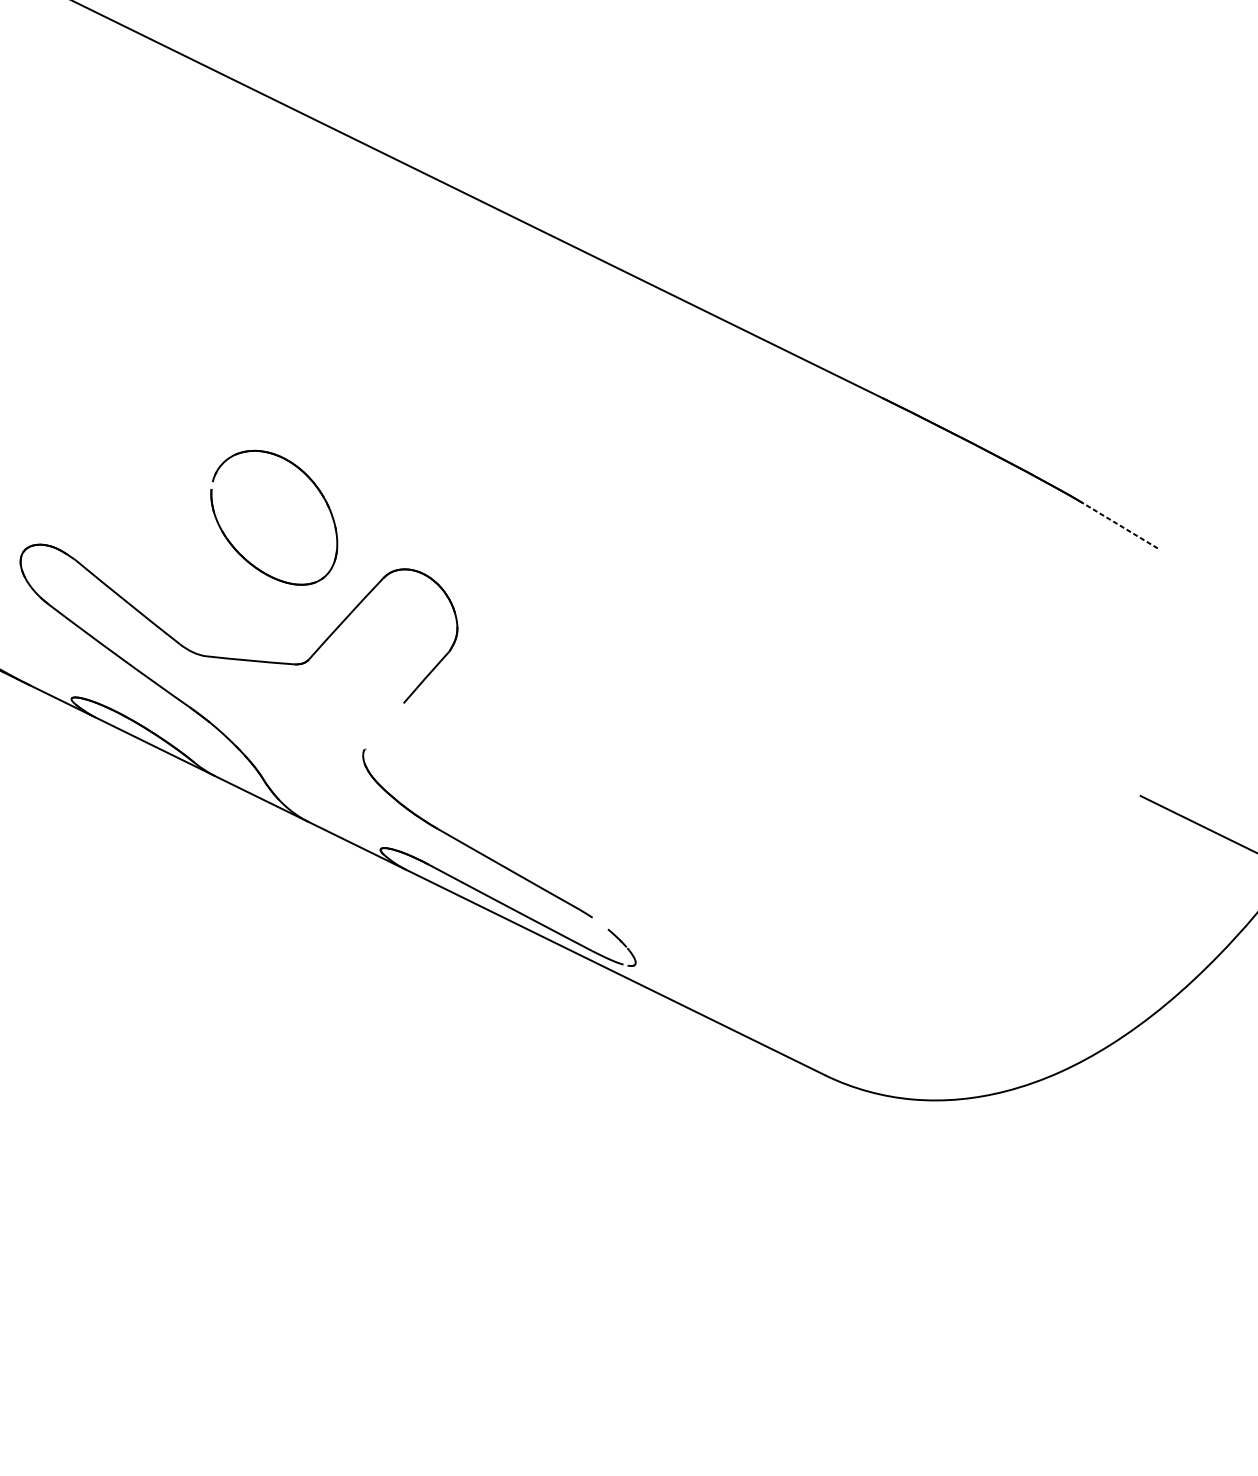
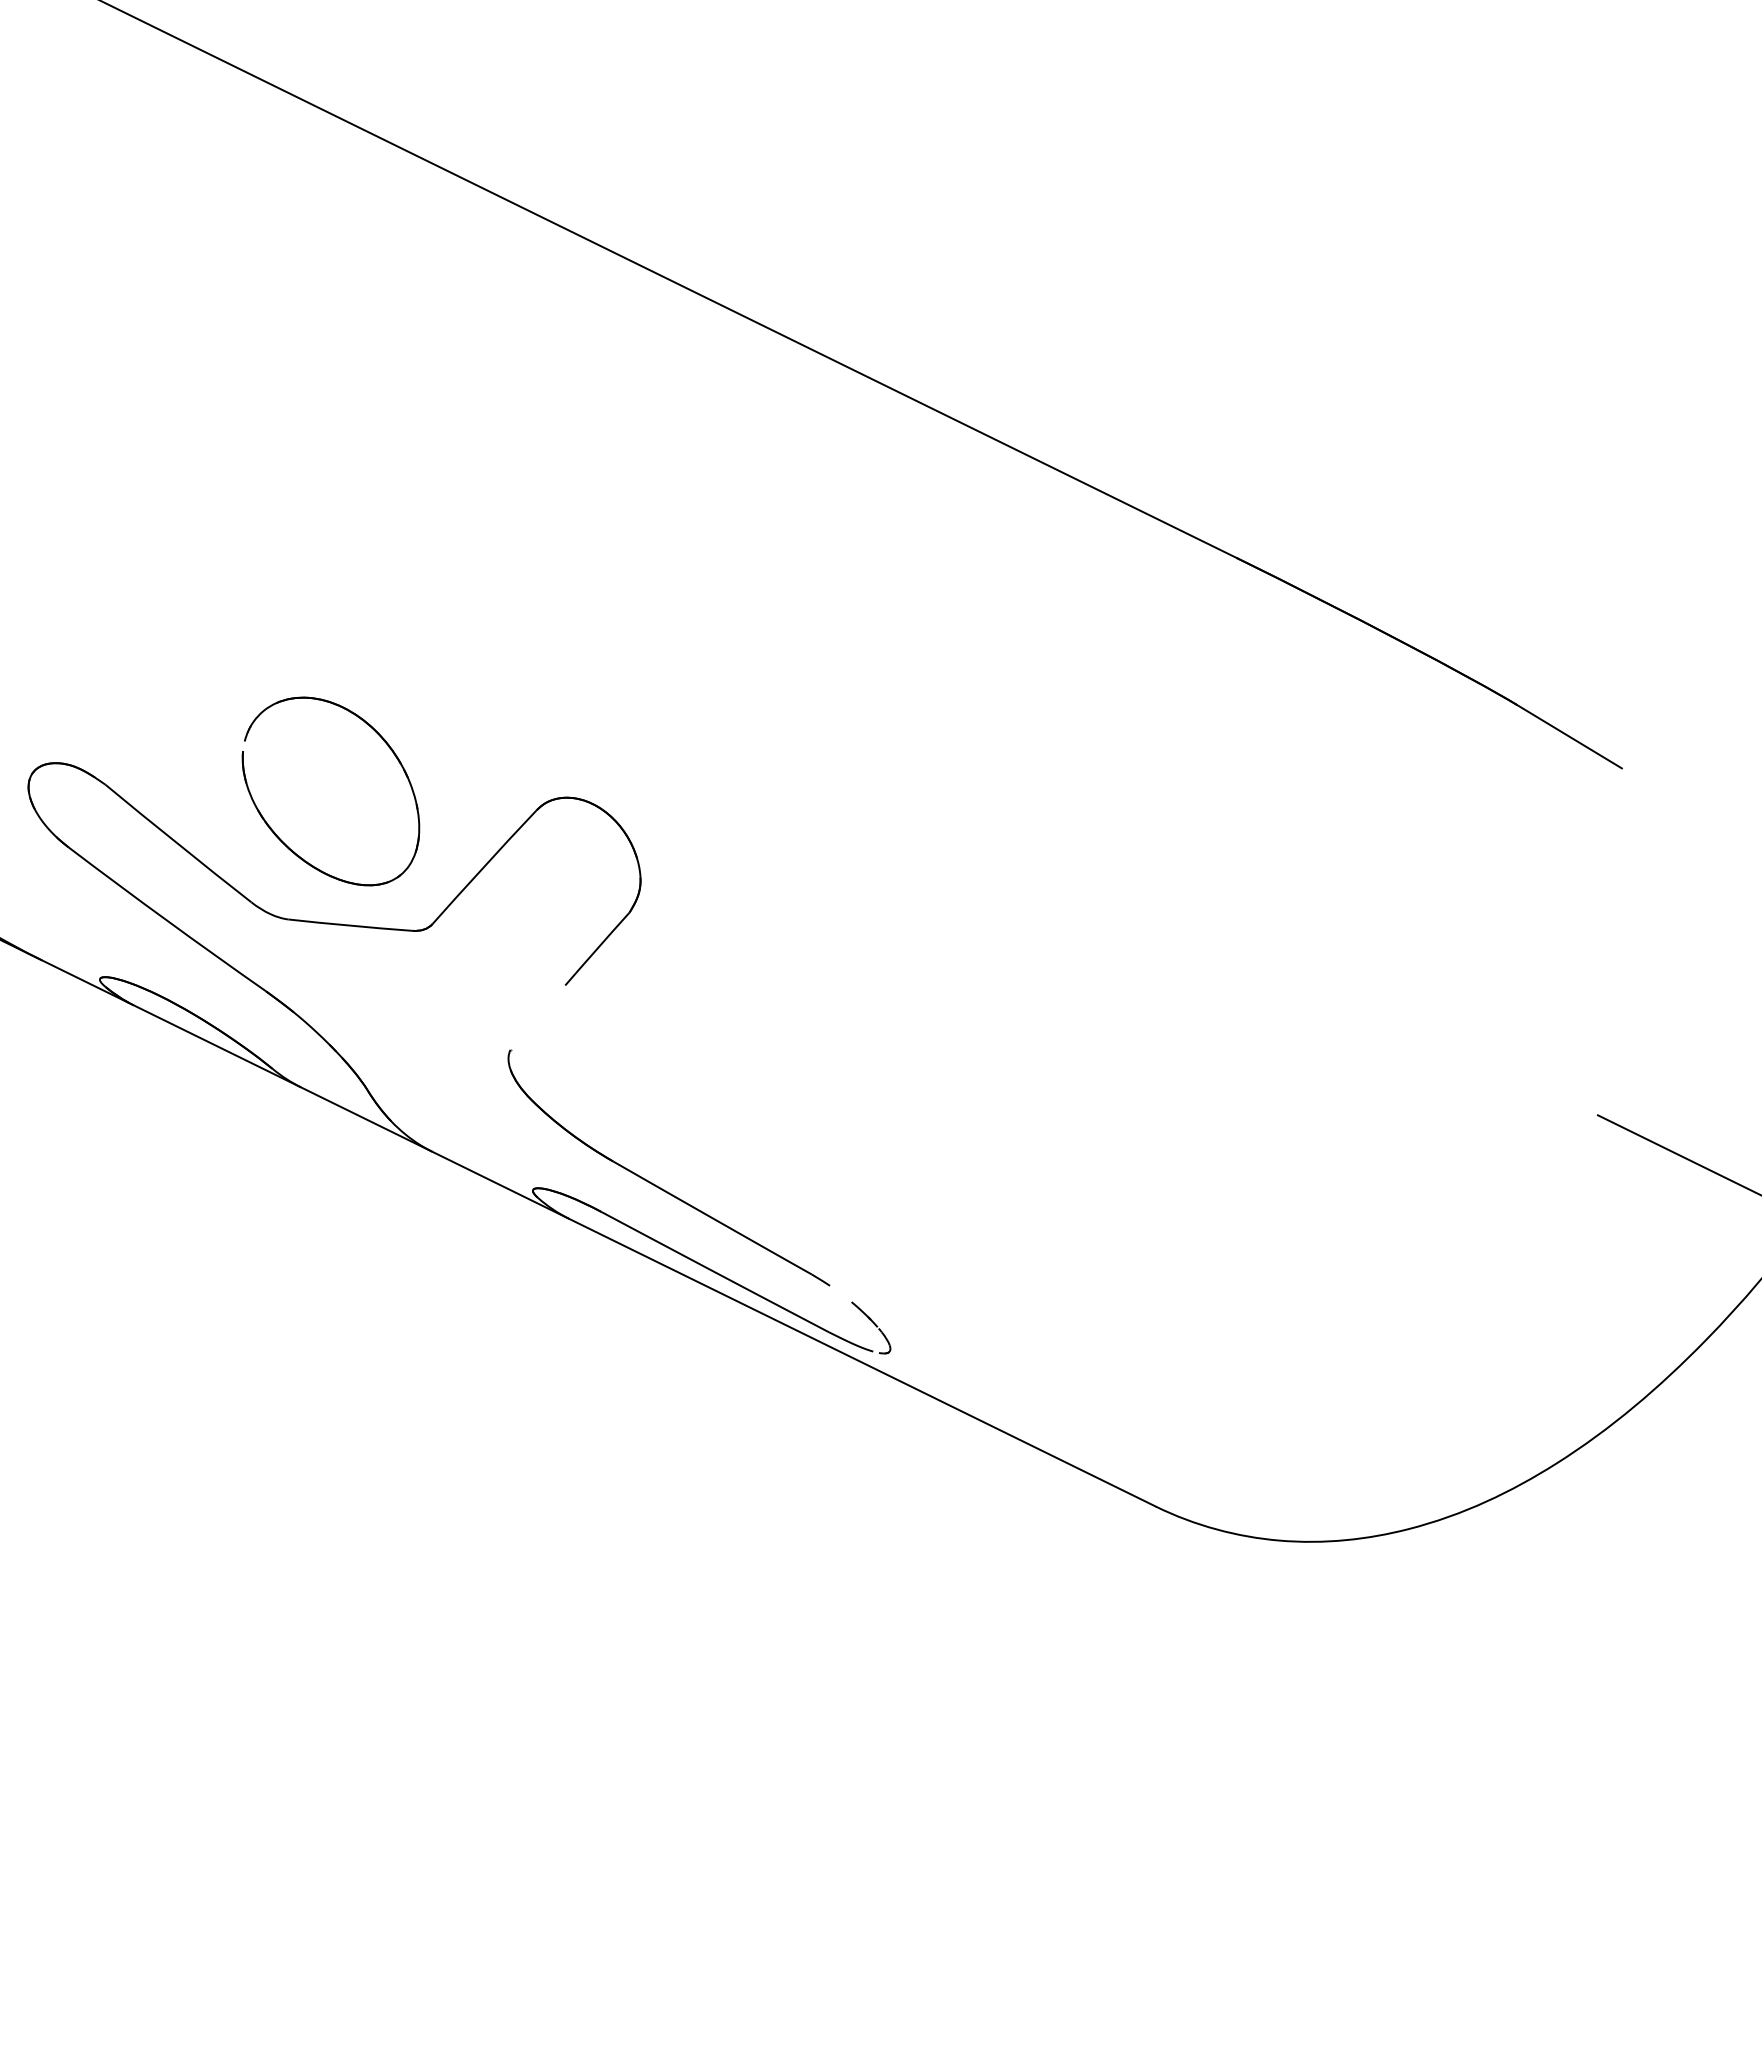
line: (1120, 525) -> (1569, 736), dashed -> solid
part: (238, 552) -> (281, 839), moved

